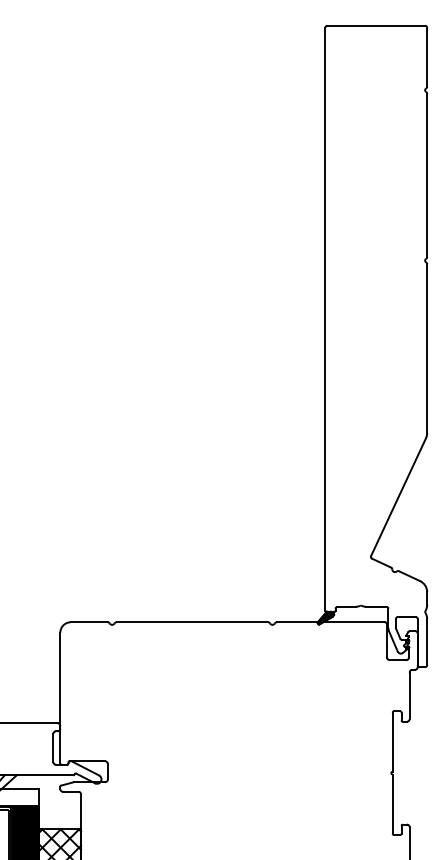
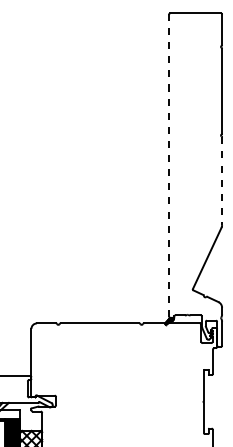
line: (325, 318) -> (169, 165), solid -> dashed
line: (427, 349) -> (222, 181), solid -> dashed

